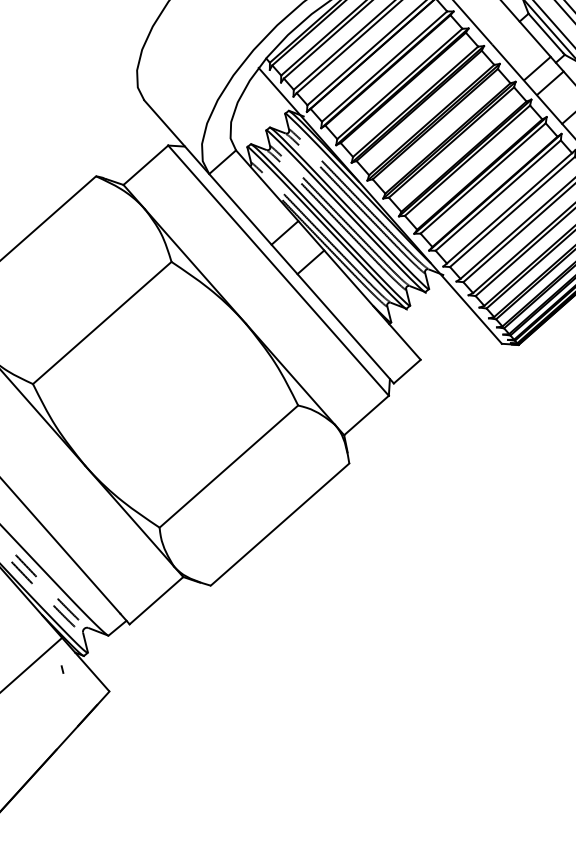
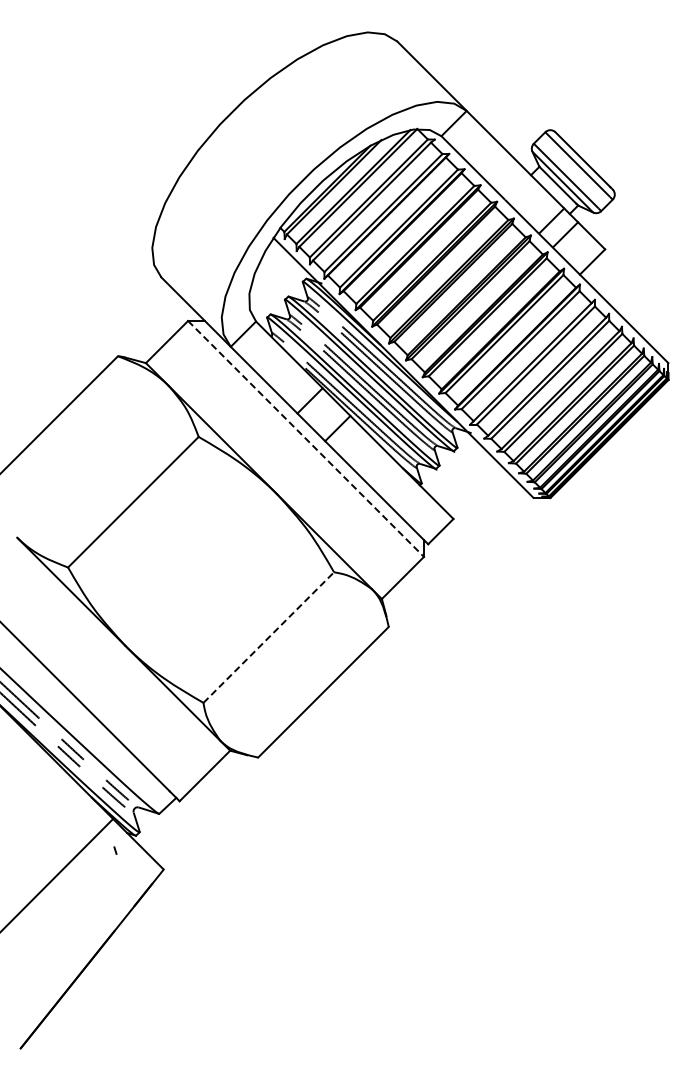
line: (279, 270) -> (306, 438), solid -> dashed
line: (229, 466) -> (269, 637), solid -> dashed

